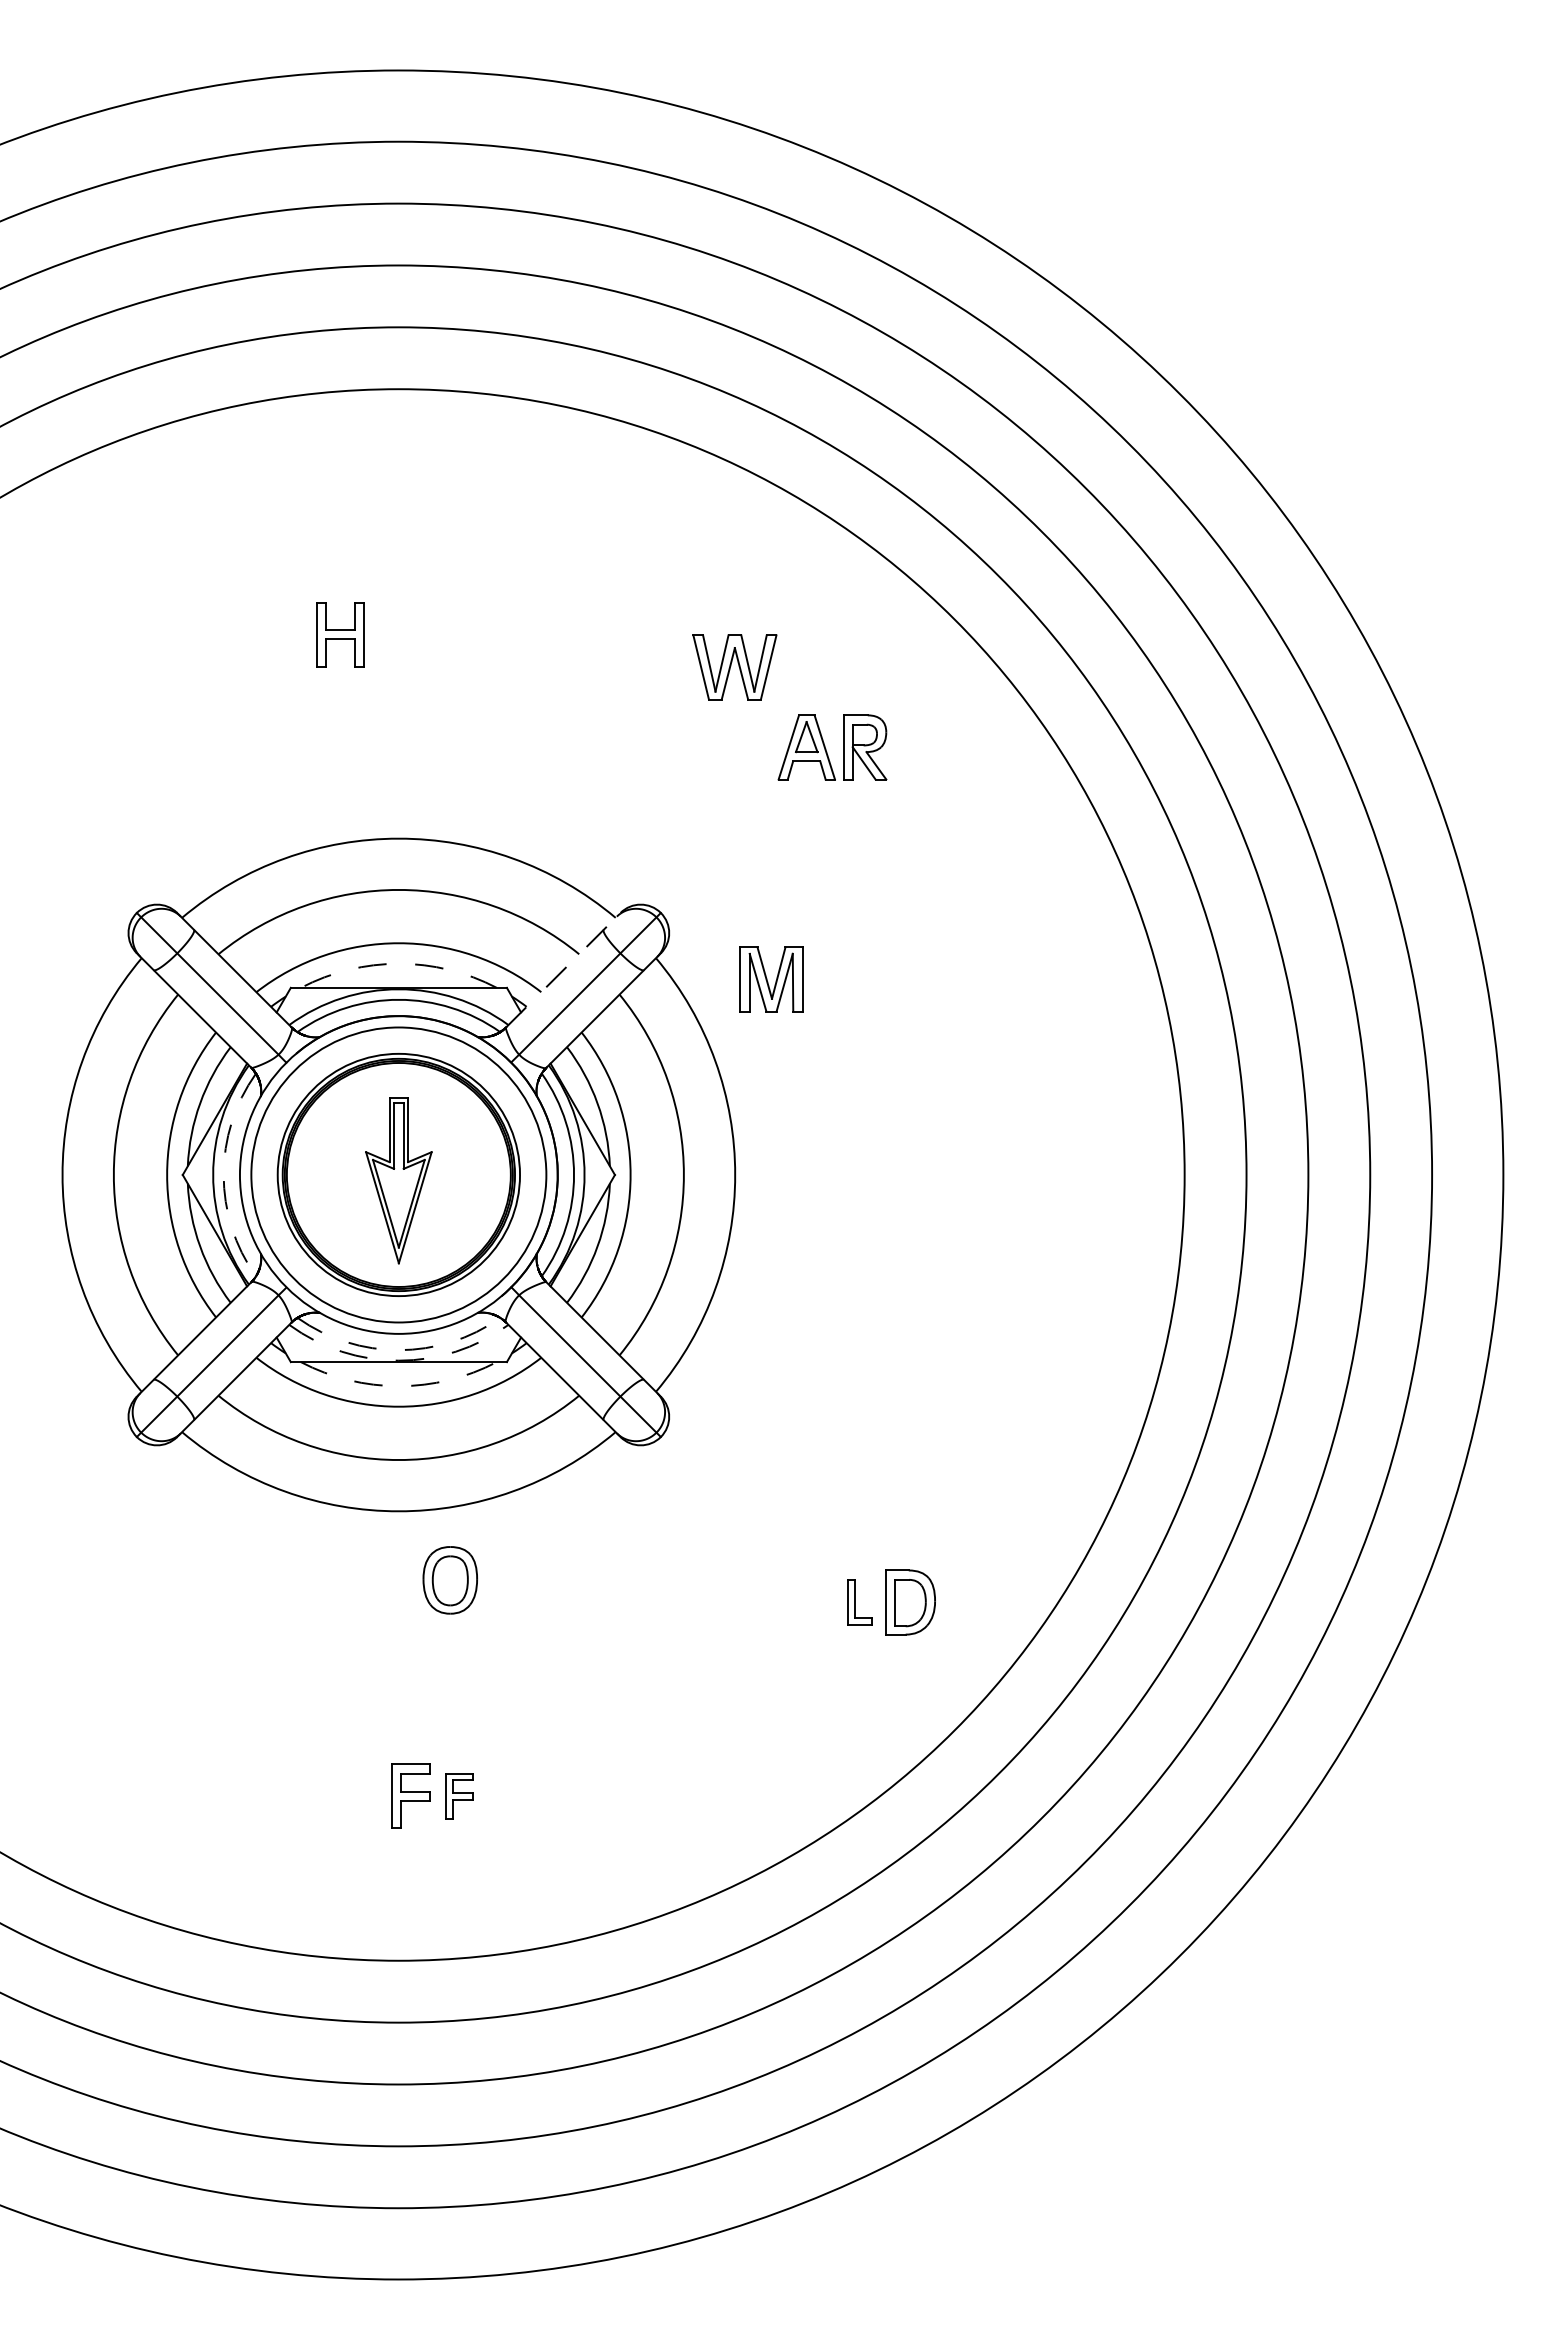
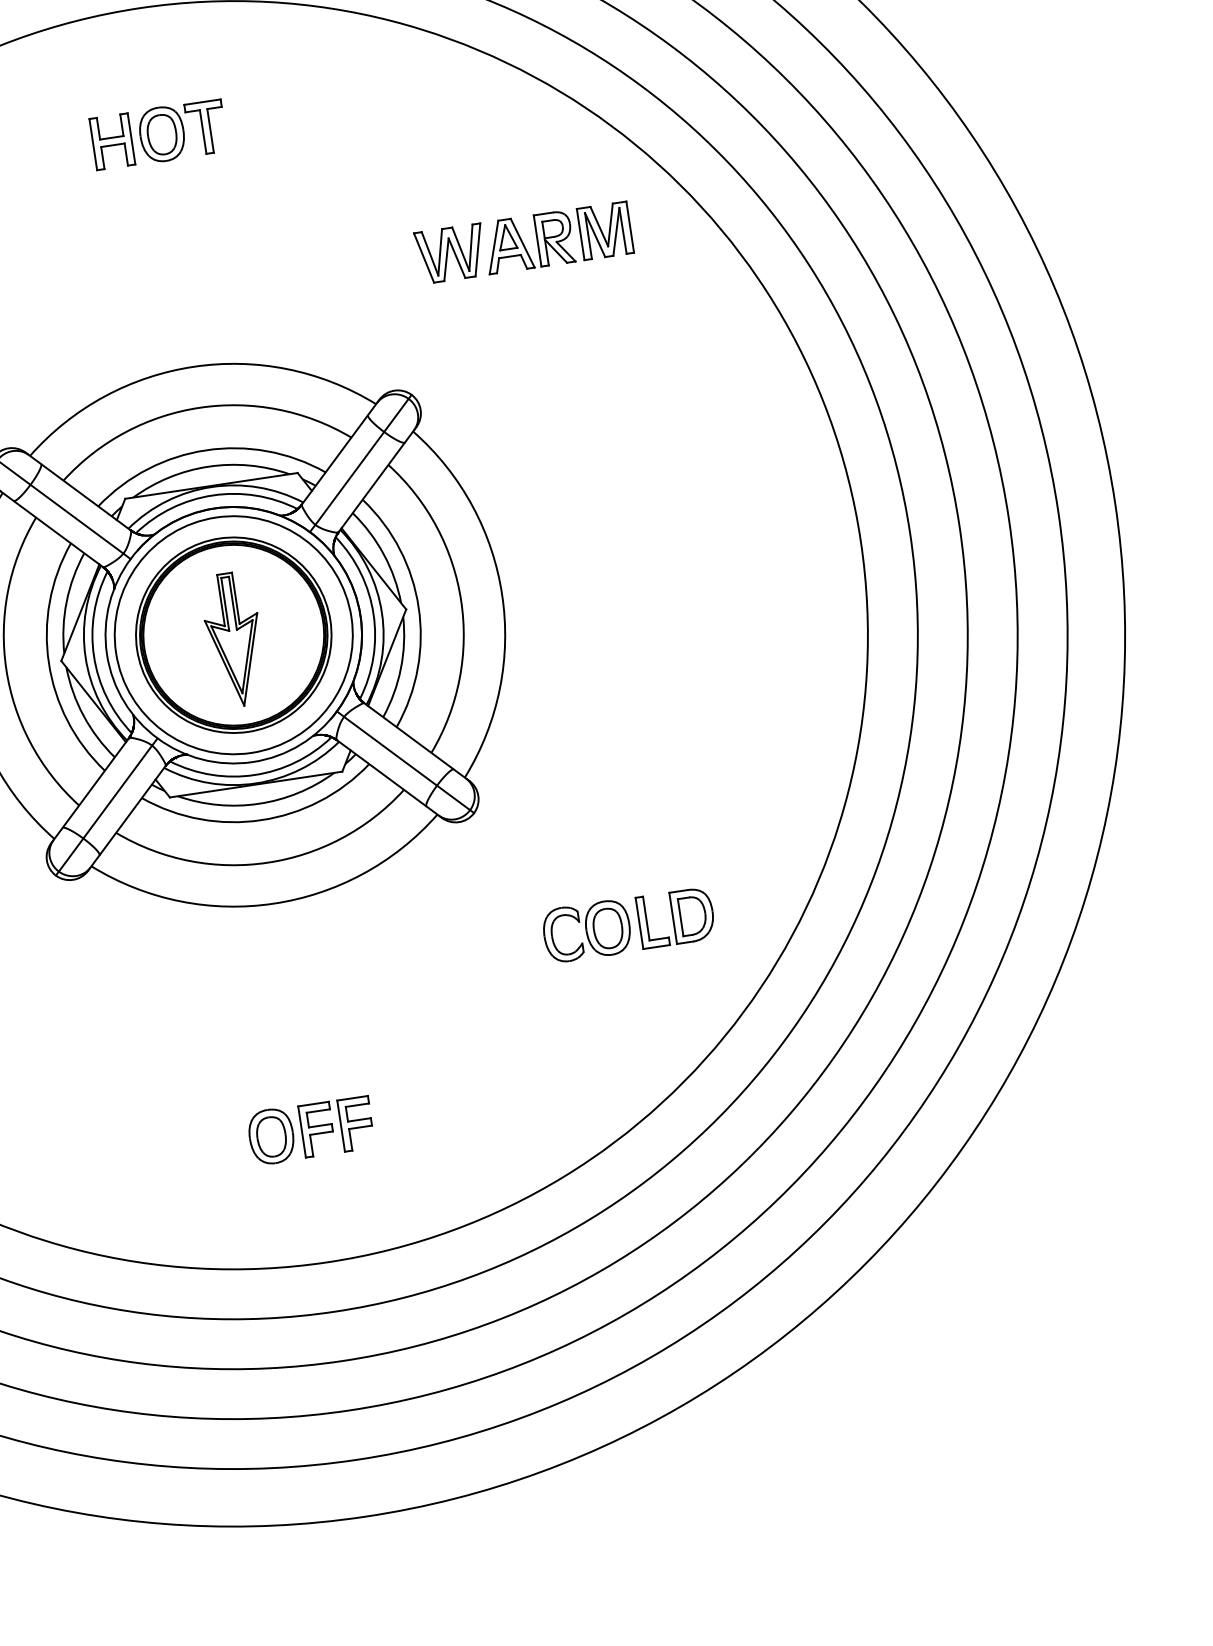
part: (428, 547) -> (182, 130), added
part: (340, 634) -> (112, 141), moved
part: (734, 667) -> (450, 254), moved
arc: (398, 963) -> (208, 466), dashed -> solid
line: (563, 969) -> (340, 451), dashed -> solid
part: (771, 979) -> (605, 230), moved
arc: (223, 1175) -> (93, 656), dashed -> solid
arc: (398, 1350) -> (254, 775), dashed -> solid
arc: (398, 1360) -> (255, 783), dashed -> solid
arc: (398, 1386) -> (258, 804), dashed -> solid
part: (449, 1580) -> (270, 1136), moved
part: (777, 1602) -> (586, 931), added
part: (859, 1602) -> (652, 921), size x1.43
part: (459, 1795) -> (356, 1123), size x1.43

